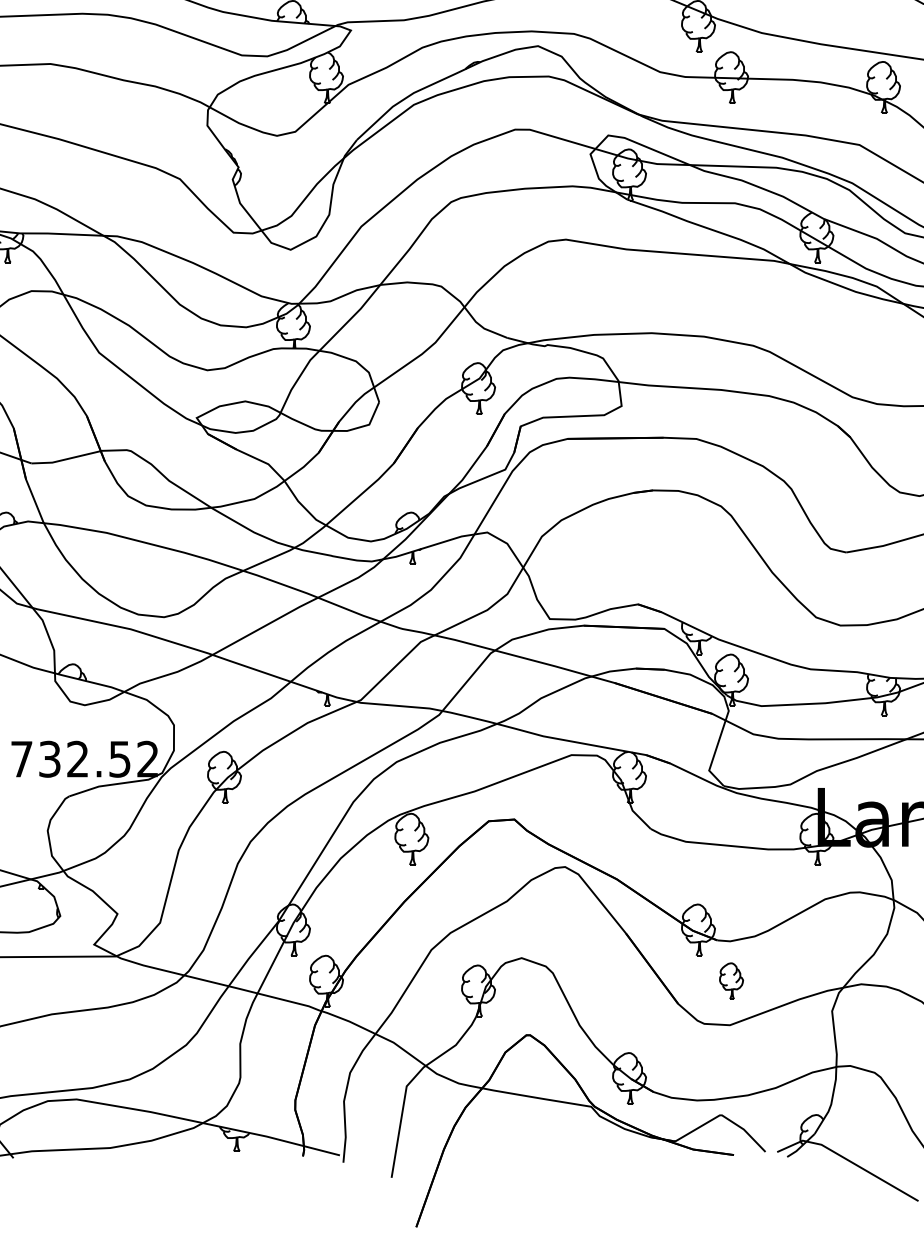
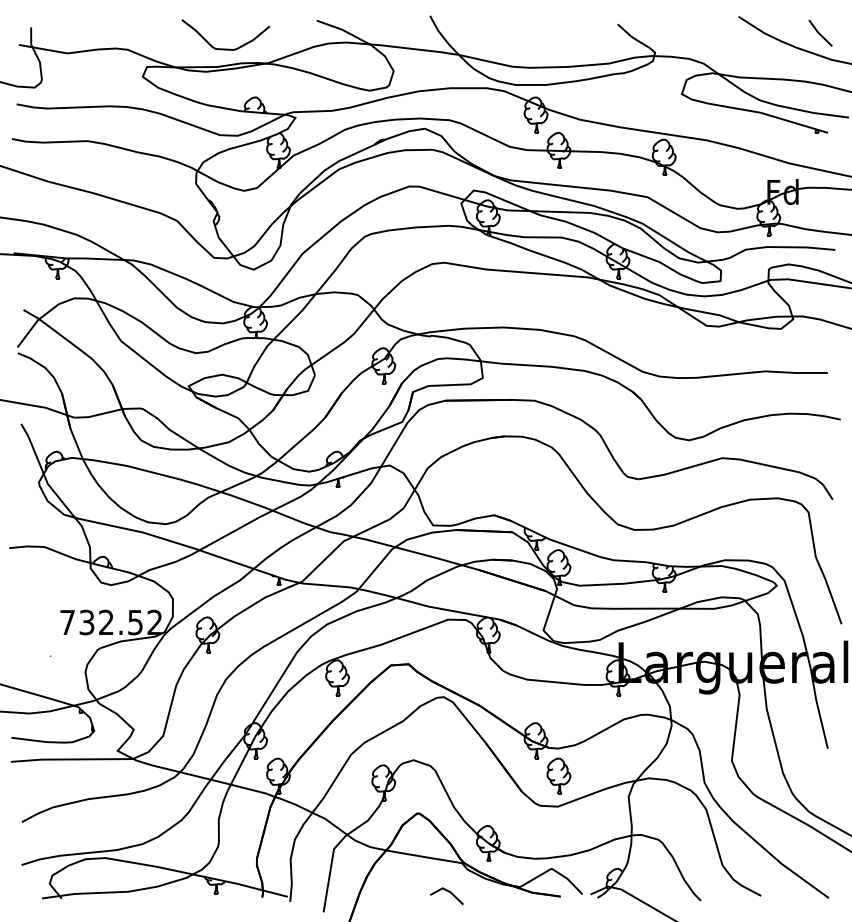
part: (730, 980) -> (558, 775), size x1.43
line: (571, 1149) -> (448, 892), added

